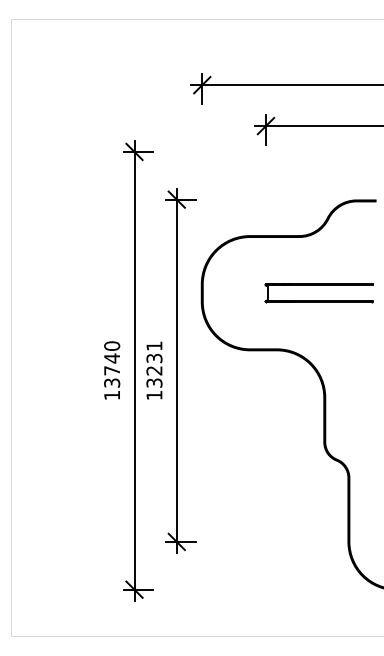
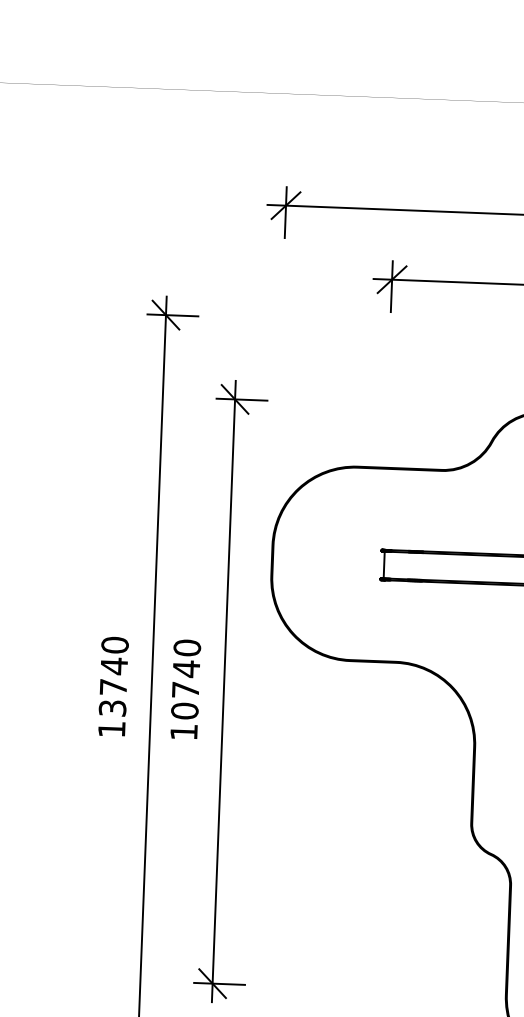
text: (154, 364) -> (186, 679), 13231 -> 10740

